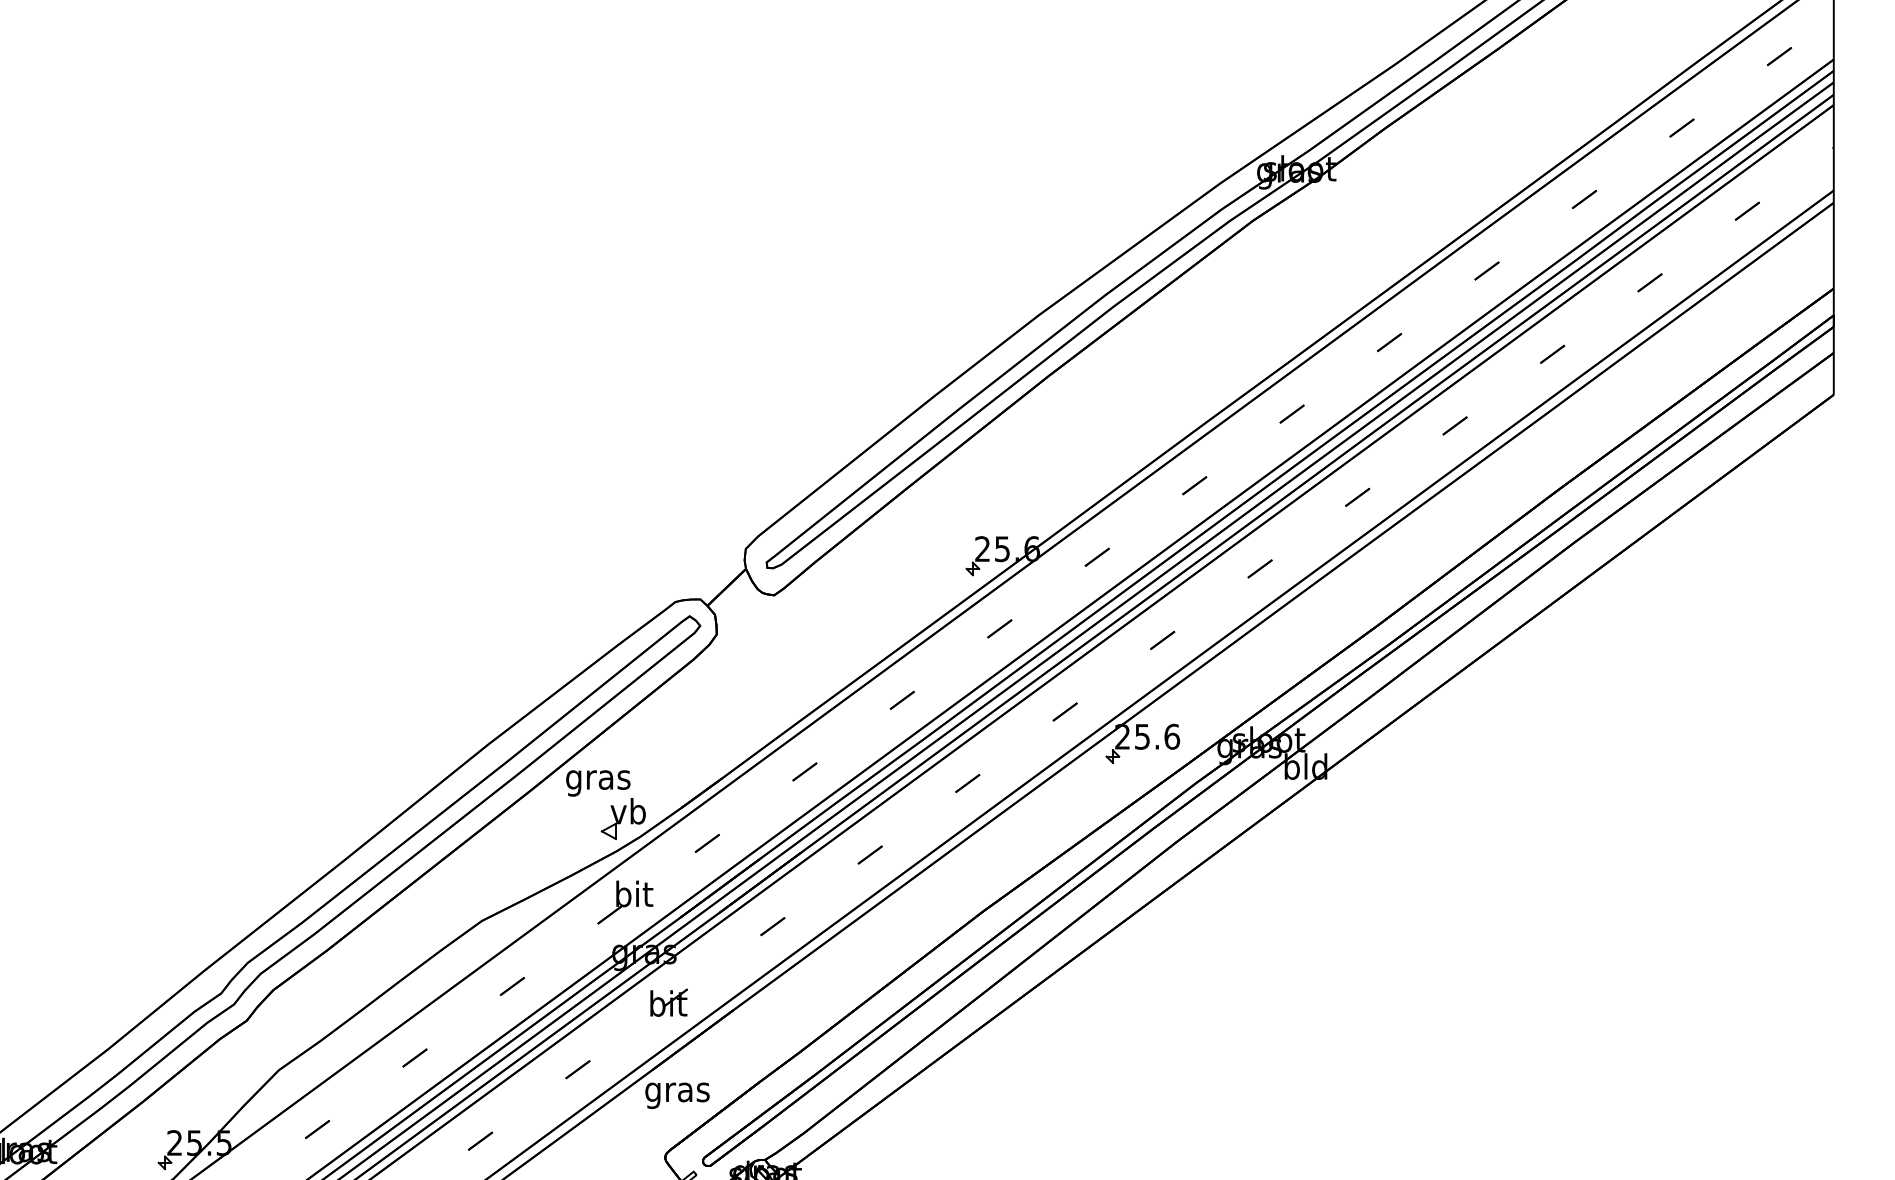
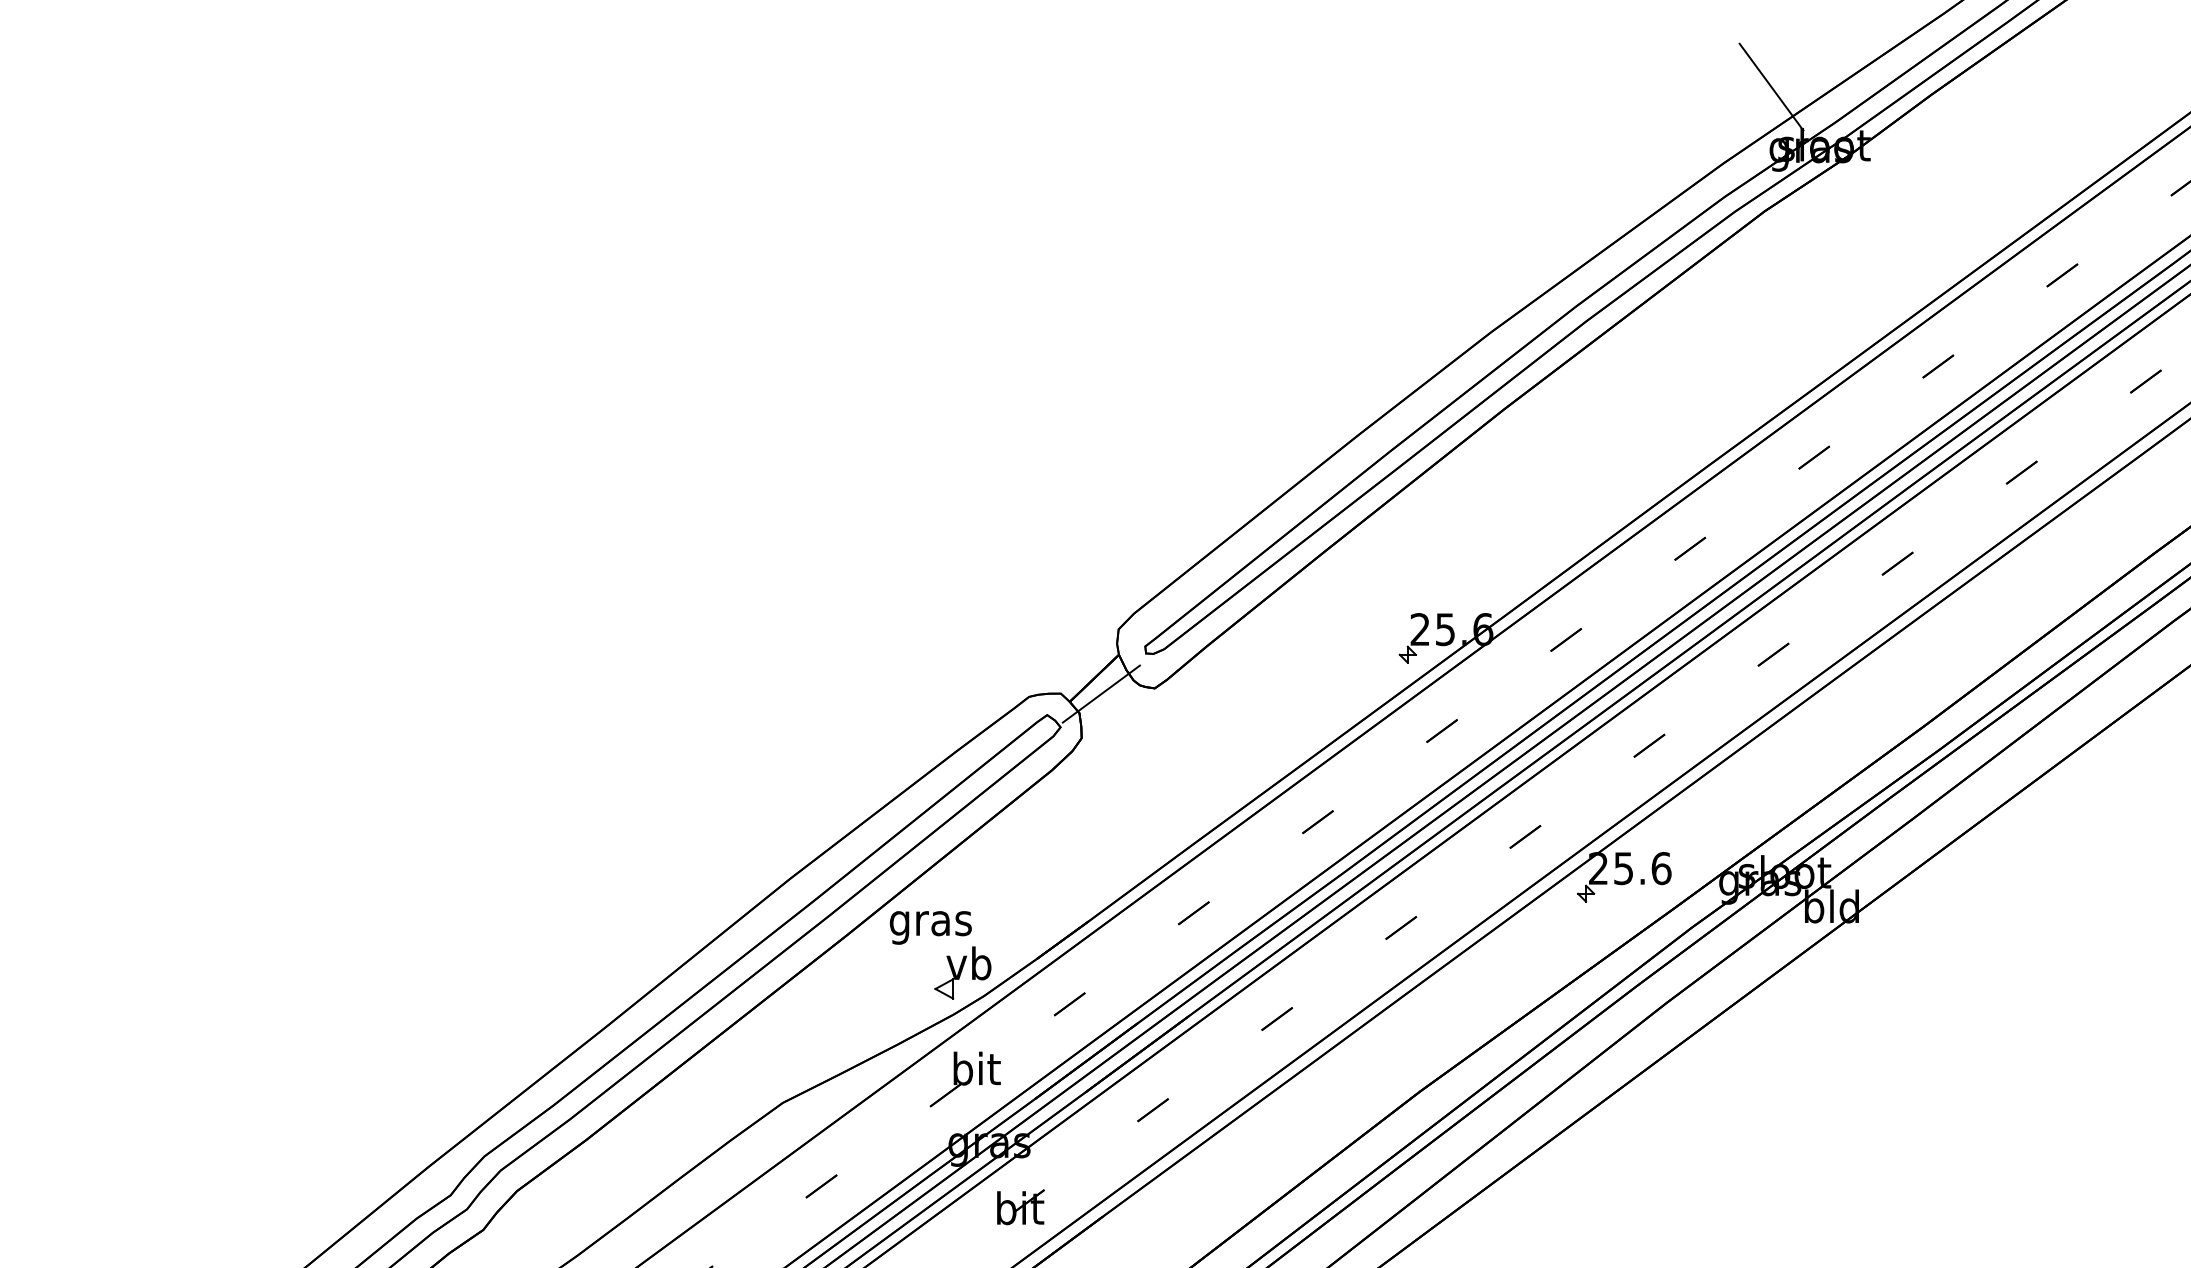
line: (1258, 123) -> (1771, 87), added
line: (732, 599) -> (1101, 693), added

